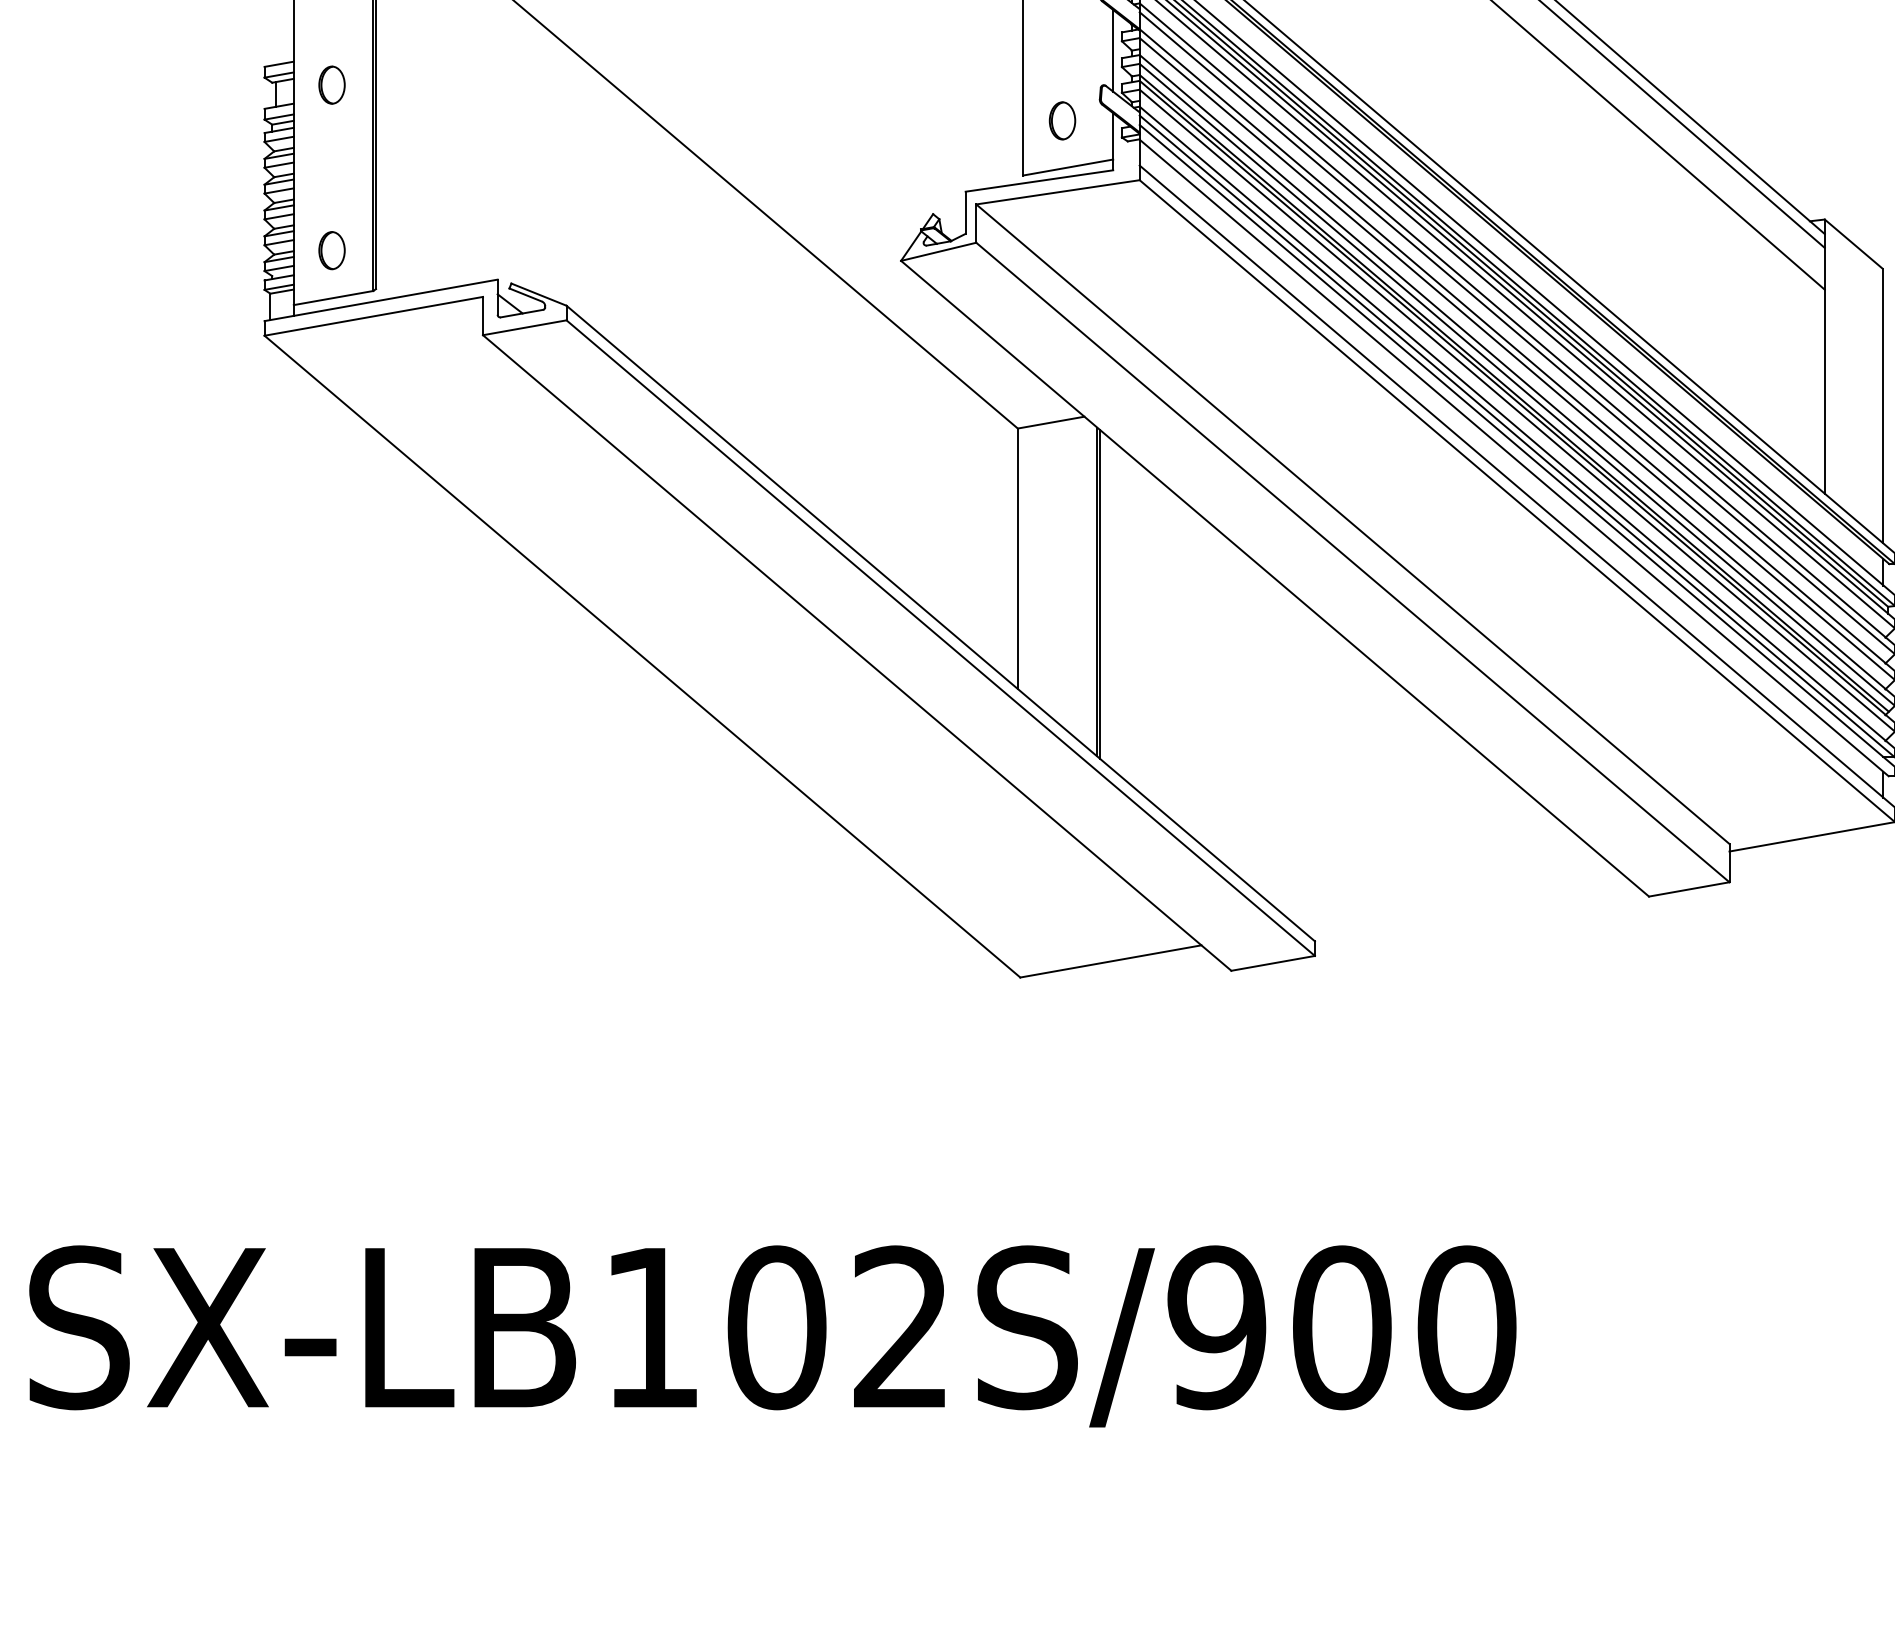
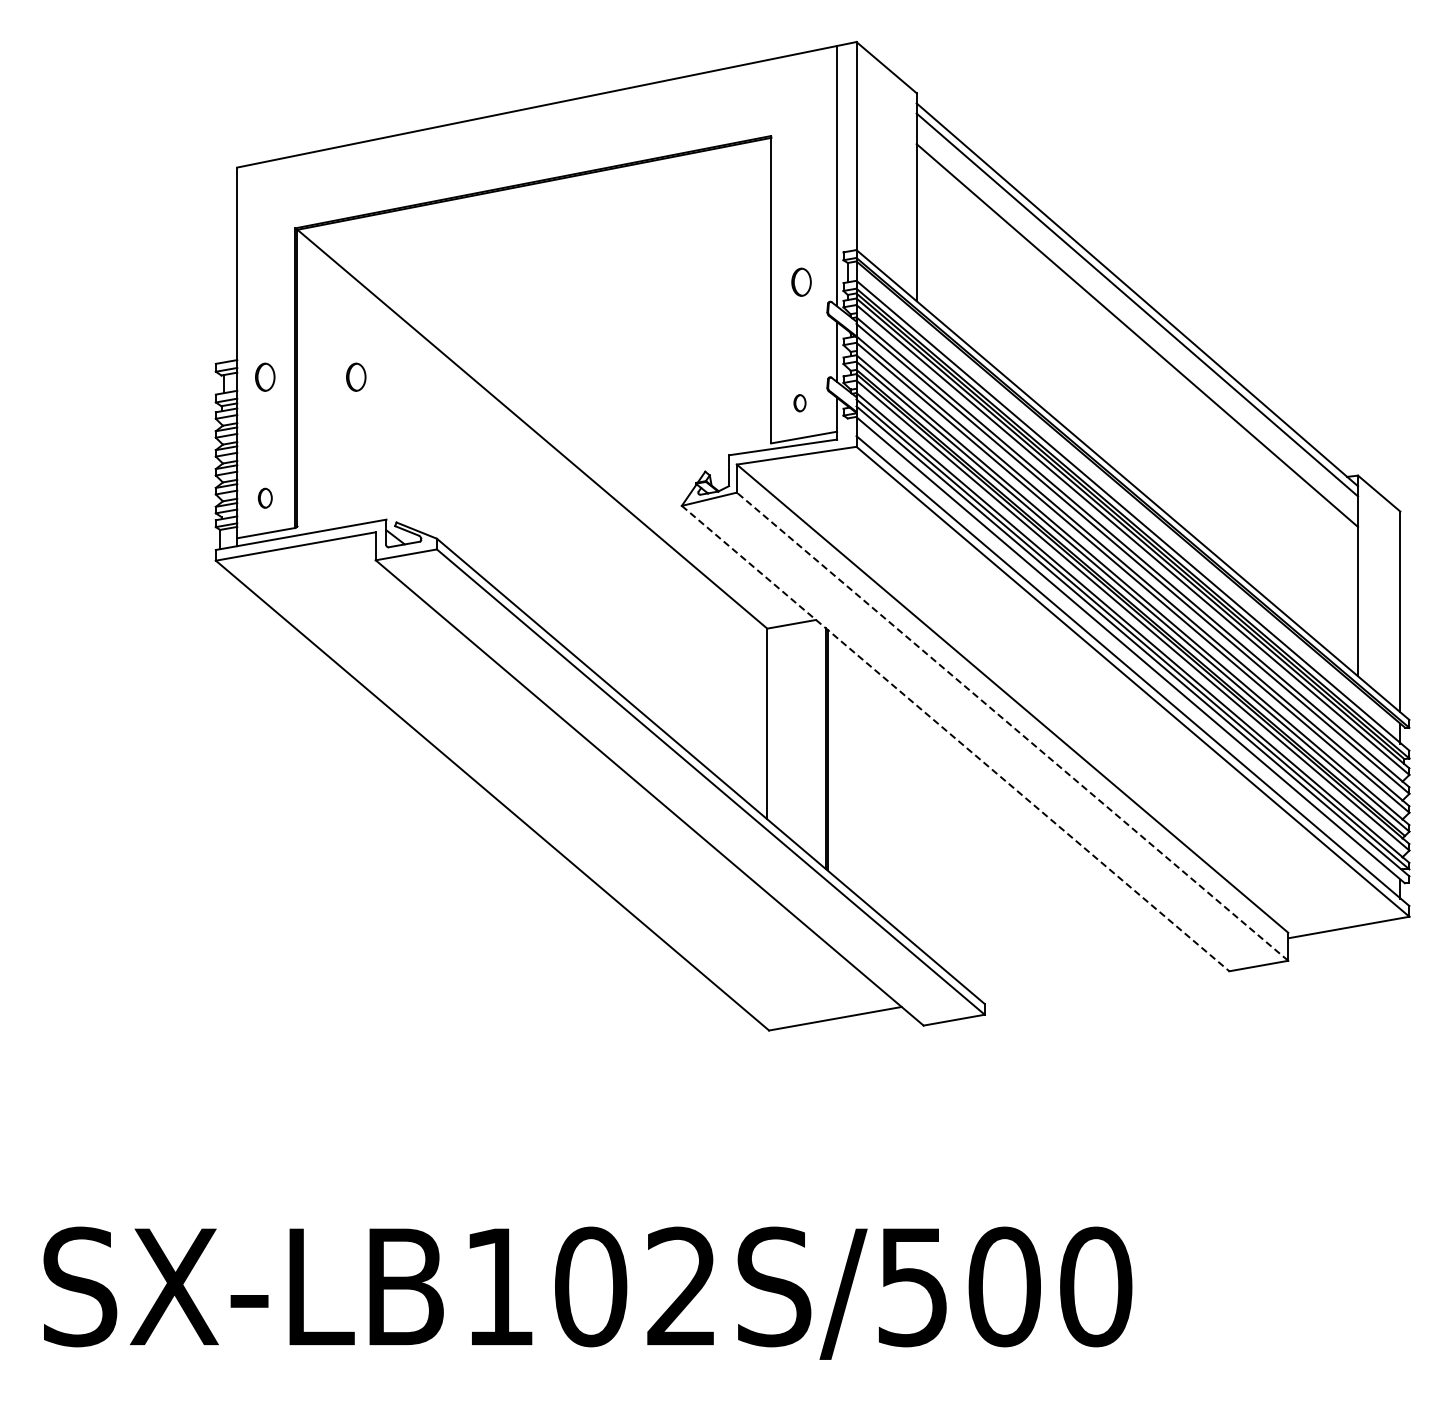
part: (456, 84) -> (356, 376), added
part: (1061, 119) -> (799, 402), size x0.6
part: (332, 249) -> (265, 497), size x0.7
line: (1352, 562) -> (1012, 726), solid -> dashed
line: (1276, 578) -> (956, 738), solid -> dashed
text: (1216, 1327) -> (912, 1286), SX-LB102S/900 -> SX-LB102S/500

